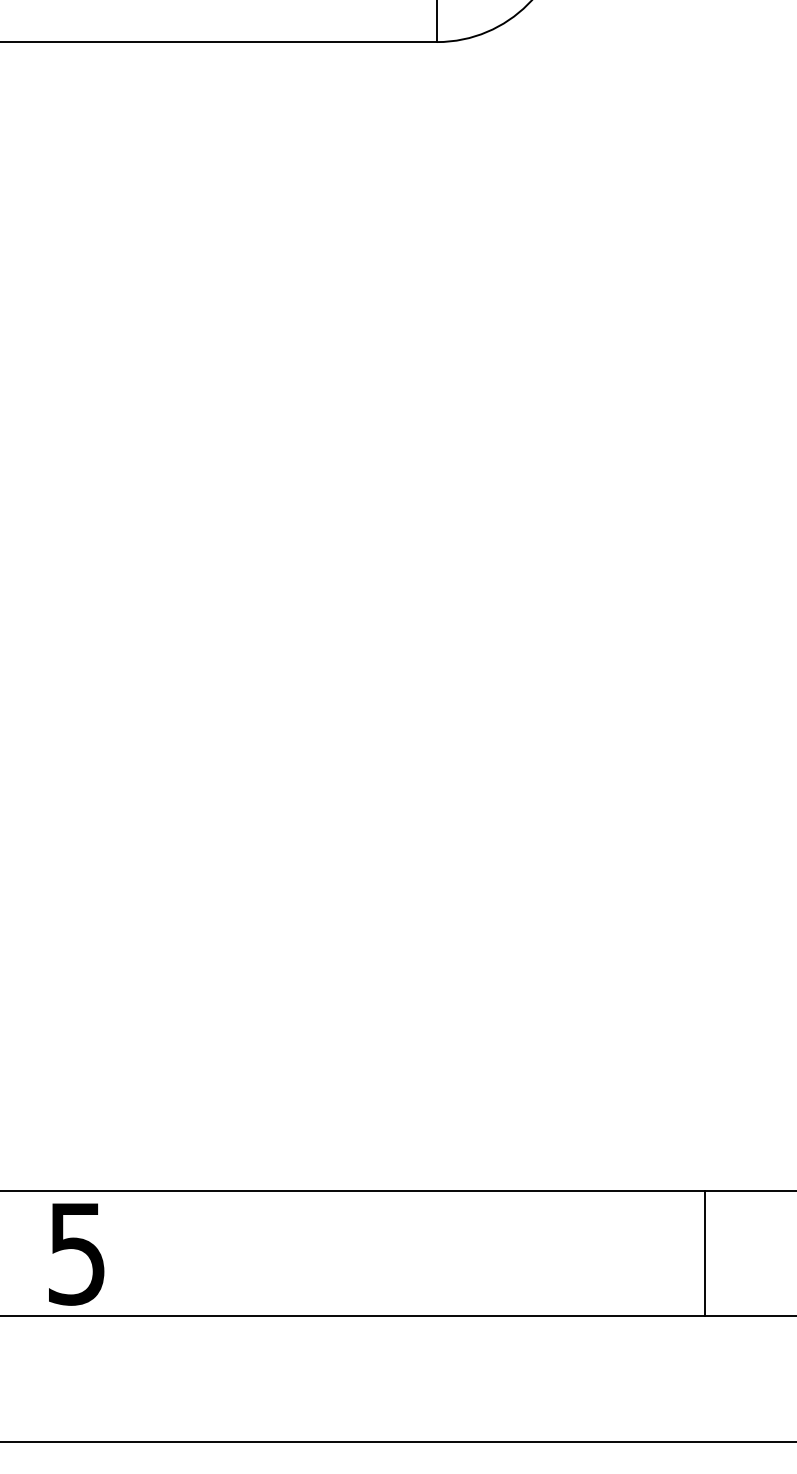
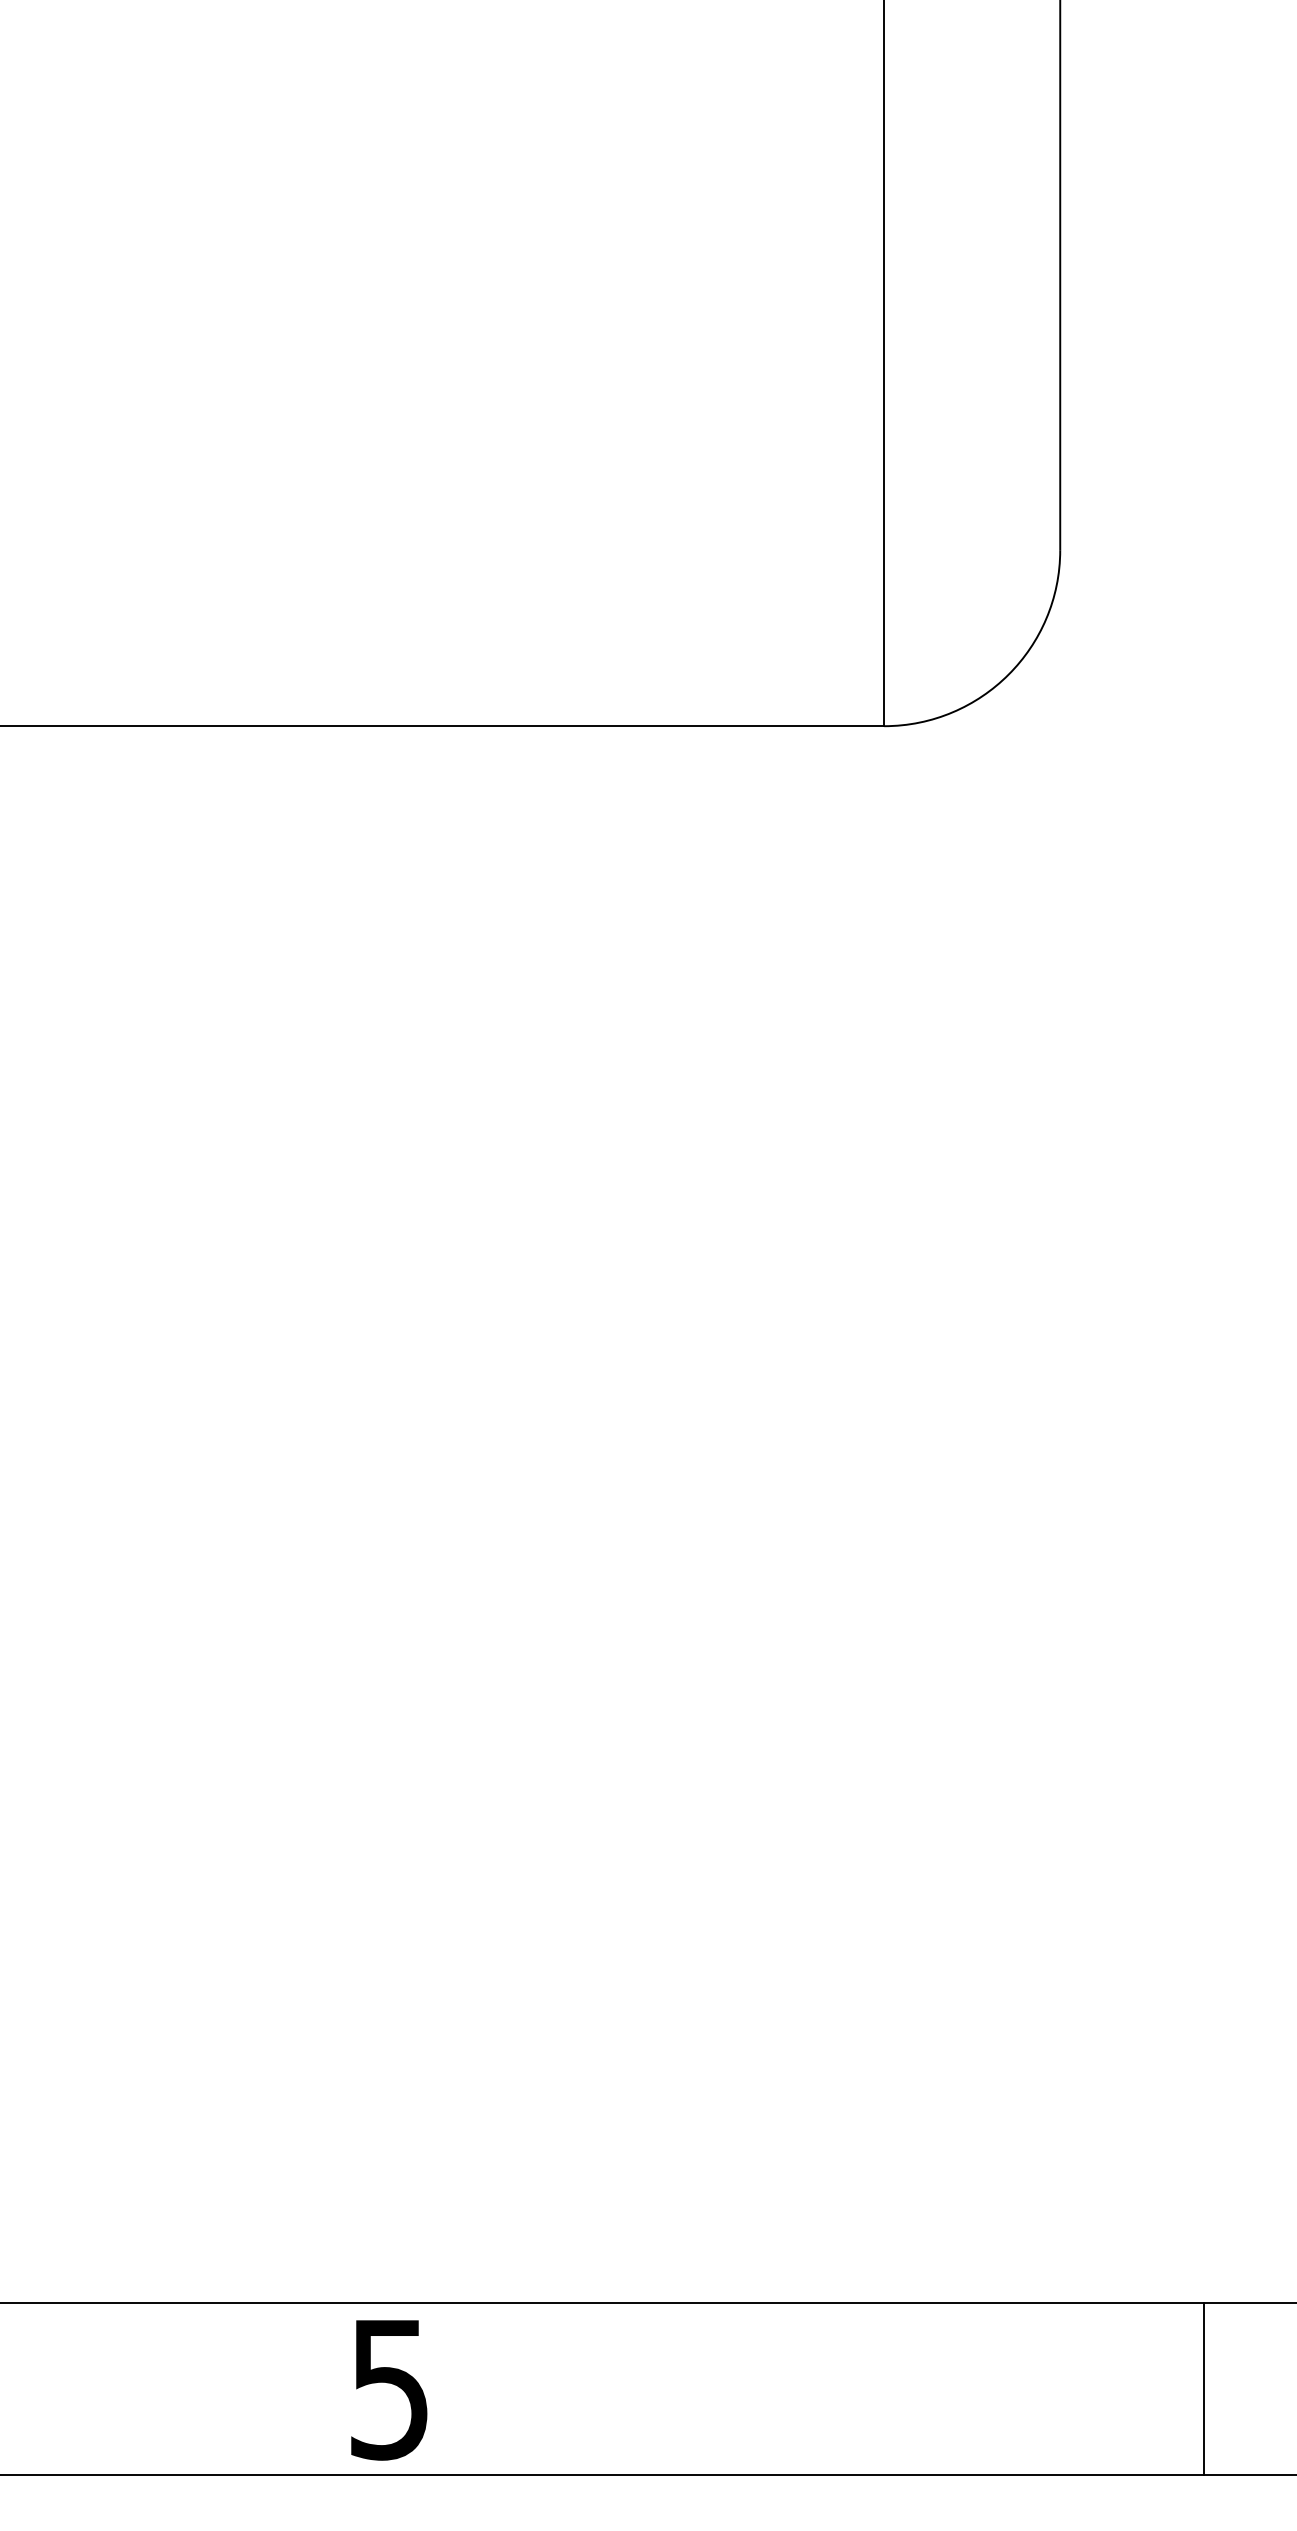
line: (704, 1253) -> (1203, 2388), moved

